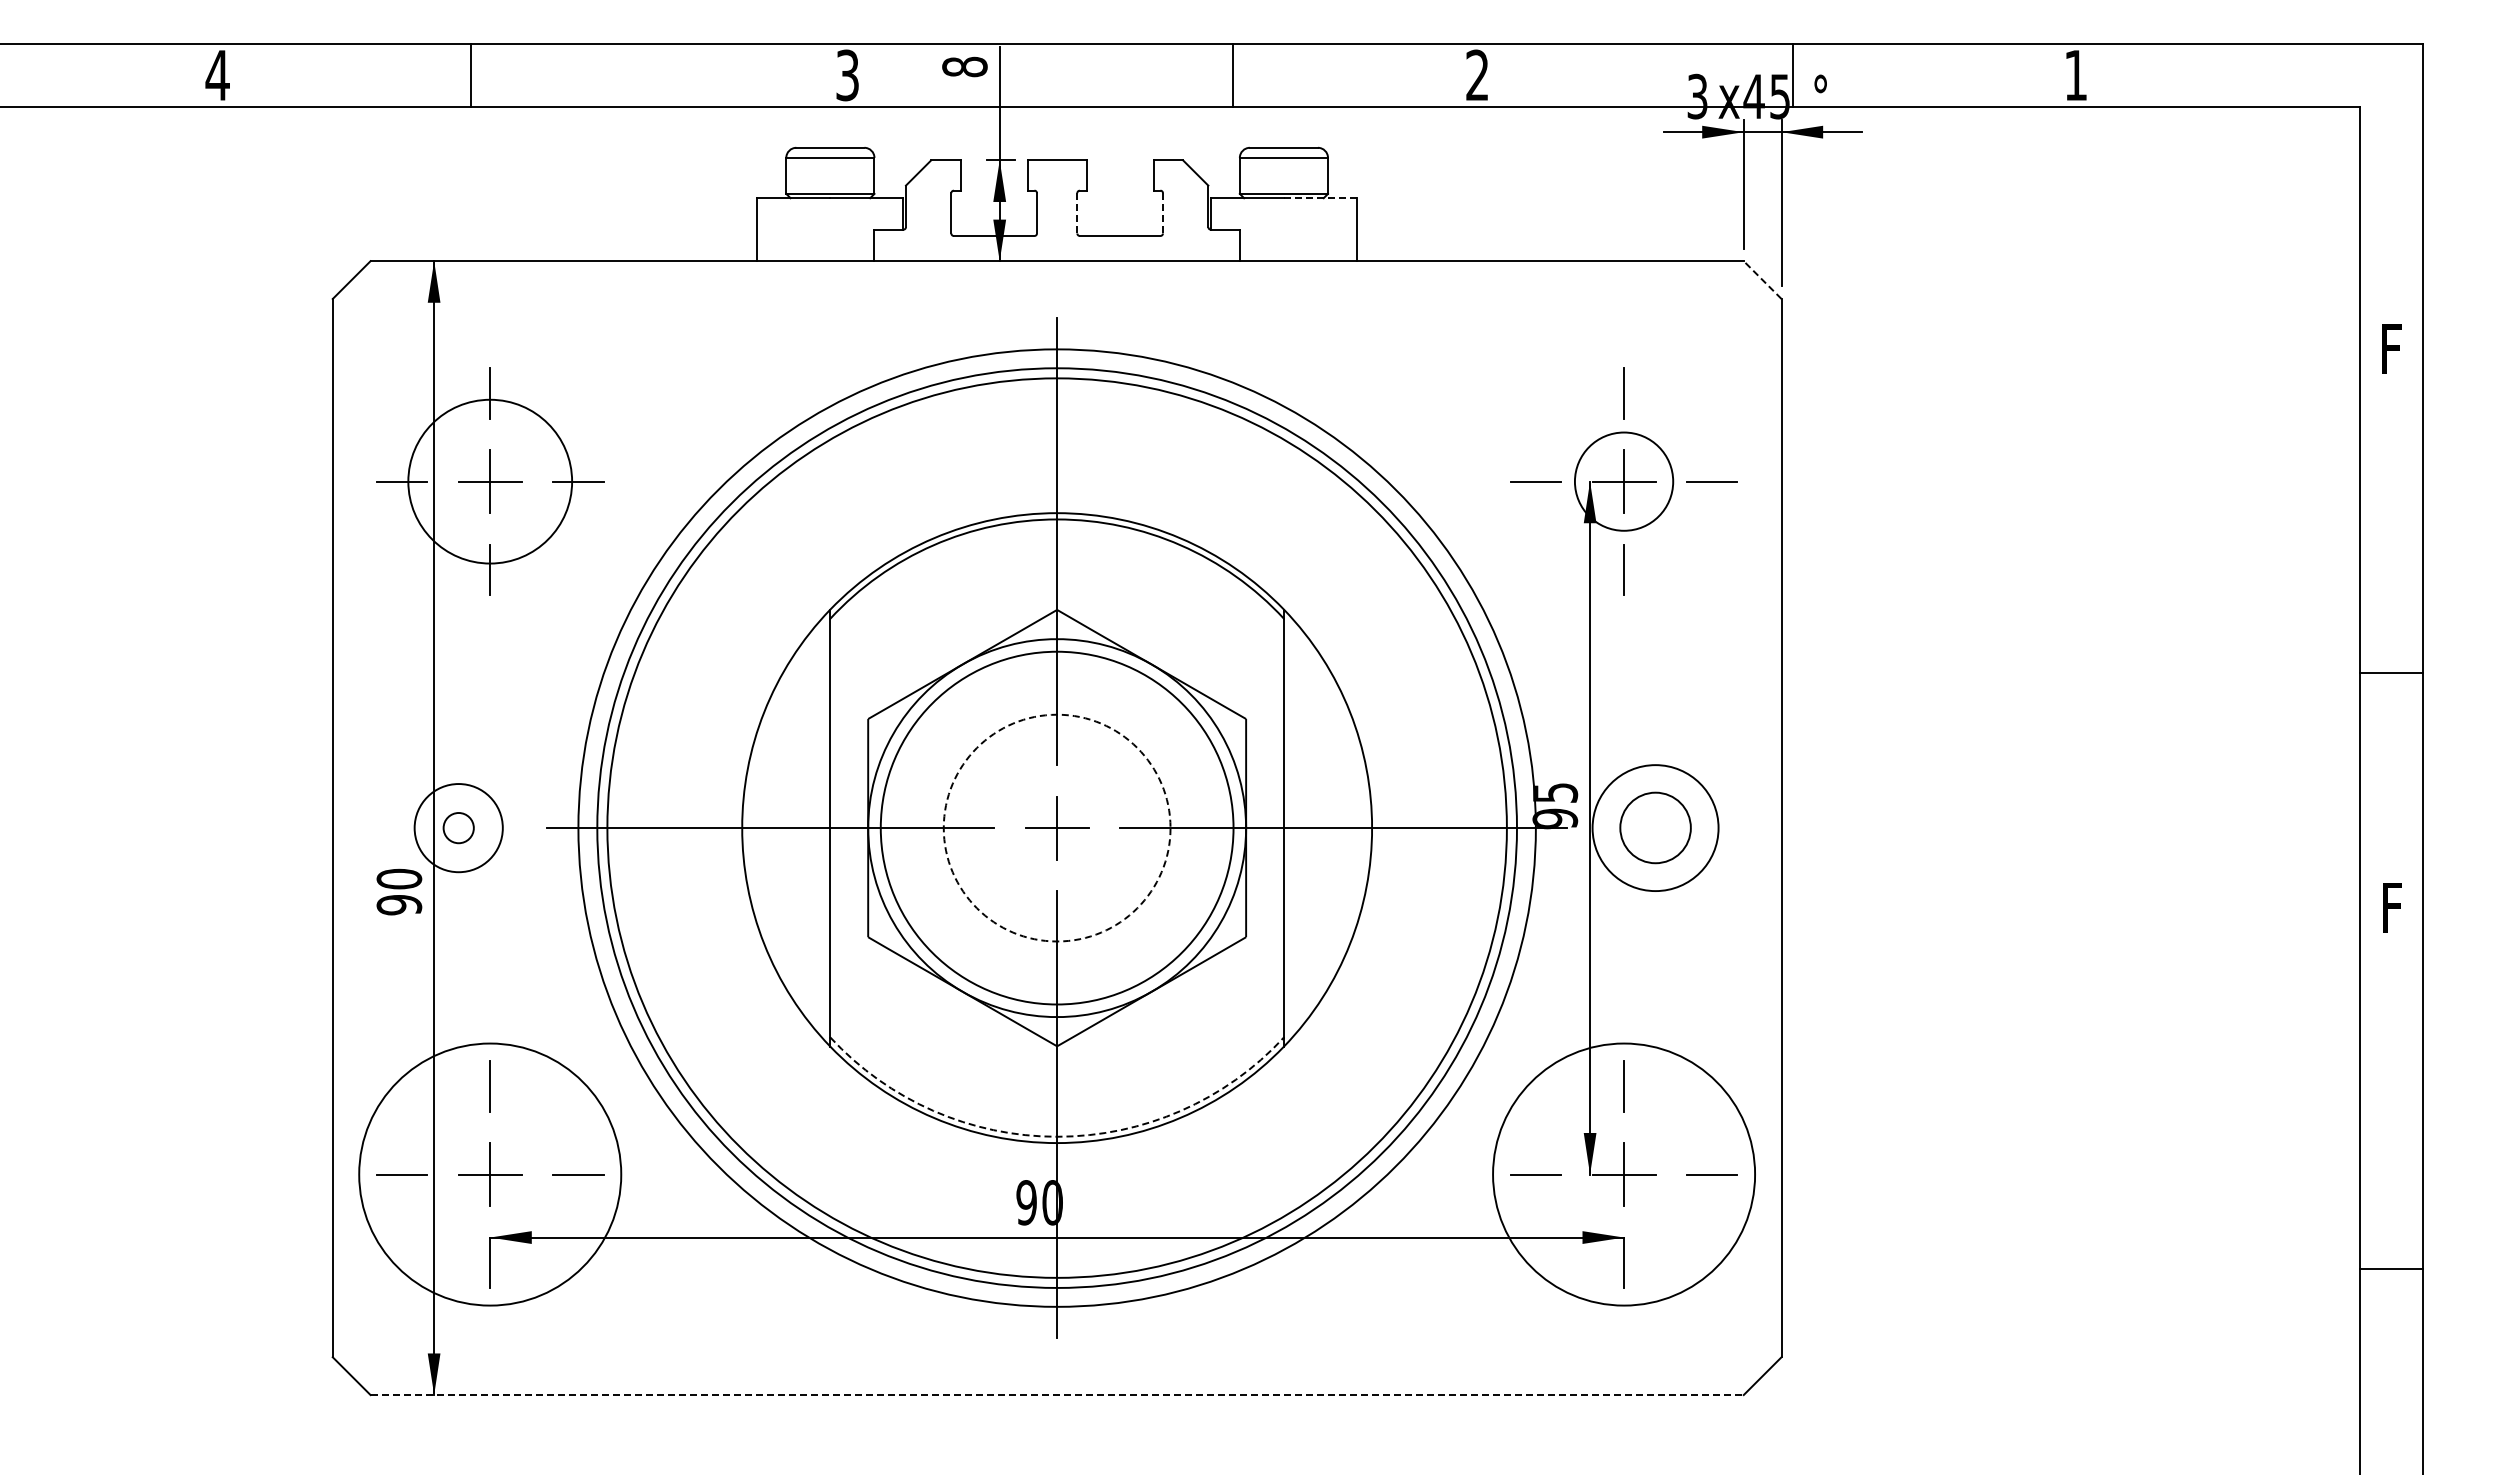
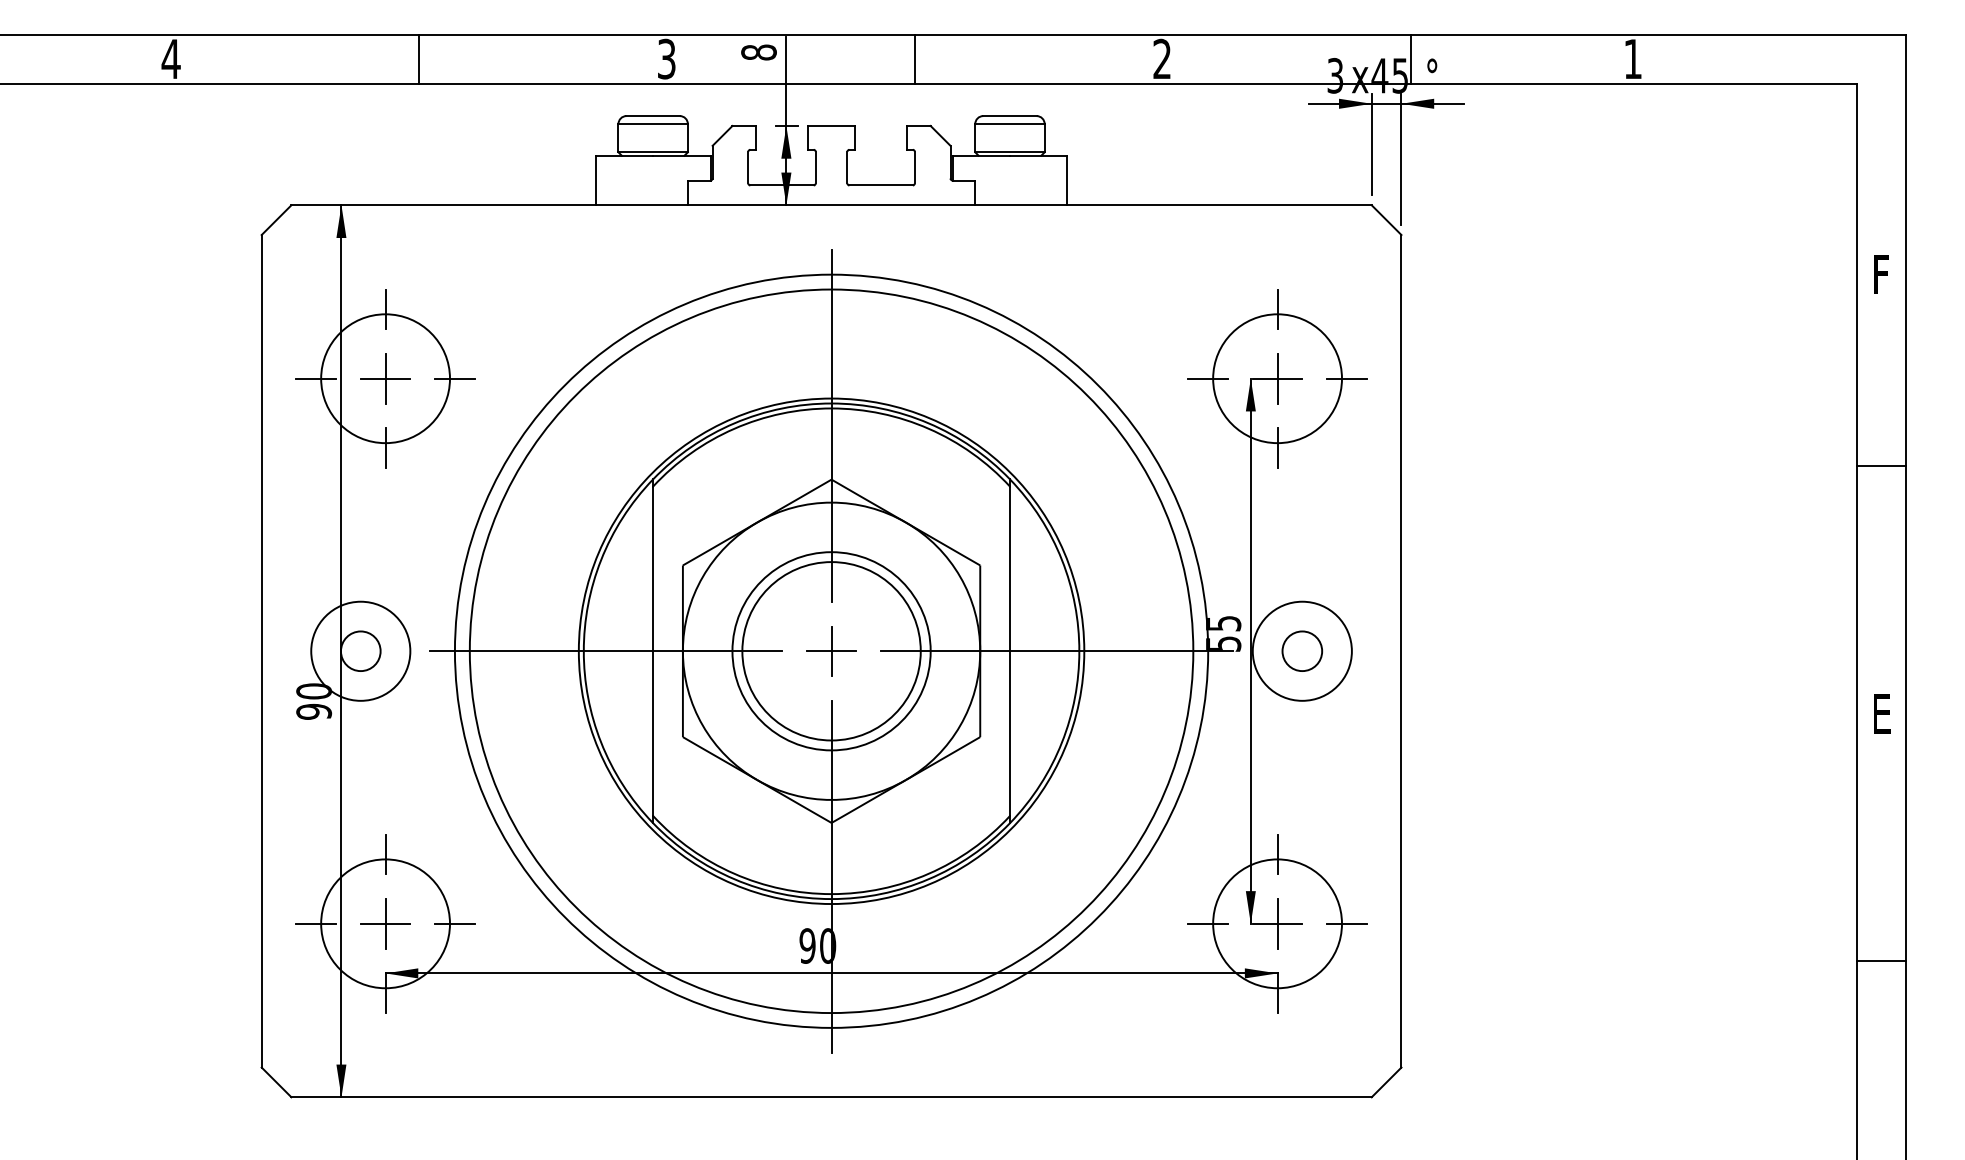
line: (471, 75) -> (419, 59), moved
line: (1233, 75) -> (915, 59), moved
line: (1320, 198) -> (1038, 155), dashed -> solid
line: (1077, 212) -> (847, 166), dashed -> solid
line: (1162, 213) -> (914, 167), dashed -> solid
line: (1762, 280) -> (1386, 220), dashed -> solid
circle: (1623, 481) -> (1277, 378), size x1.67
line: (2391, 673) -> (1881, 465), moved
text: (1554, 818) -> (1222, 643), 95 -> 55
circle: (458, 827) -> (360, 650), size x1.67
circle: (1056, 827) -> (831, 650), dashed -> solid
circle: (1056, 827) -> (831, 650), size x0.71
circle: (458, 828) -> (360, 651), size x1.43
circle: (1057, 828) -> (831, 651), size x0.71
circle: (1655, 828) -> (1302, 651), size x0.71
text: (2392, 907) -> (1882, 713), F -> E
arc: (1057, 1136) -> (831, 893), dashed -> solid
circle: (490, 1174) -> (385, 923), size x0.62
circle: (1623, 1174) -> (1277, 923), size x0.62
line: (2391, 1269) -> (1881, 961), moved
line: (1057, 1395) -> (831, 1097), dashed -> solid

